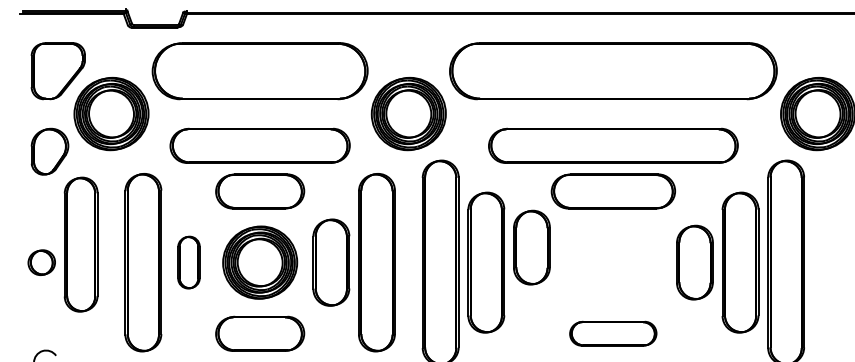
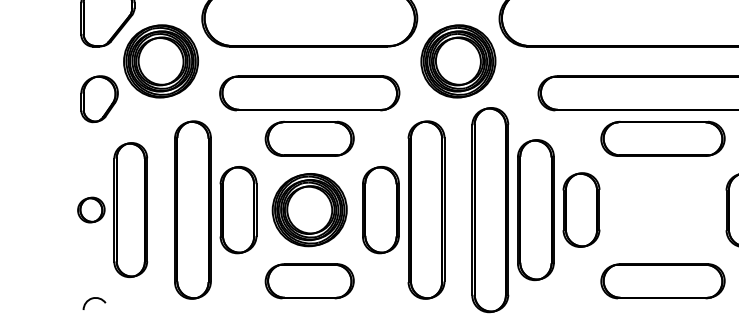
part: (80, 244) -> (130, 209), moved
part: (531, 247) -> (581, 209), moved
part: (188, 262) -> (238, 209), size x1.67
part: (612, 333) -> (662, 280), size x1.43

